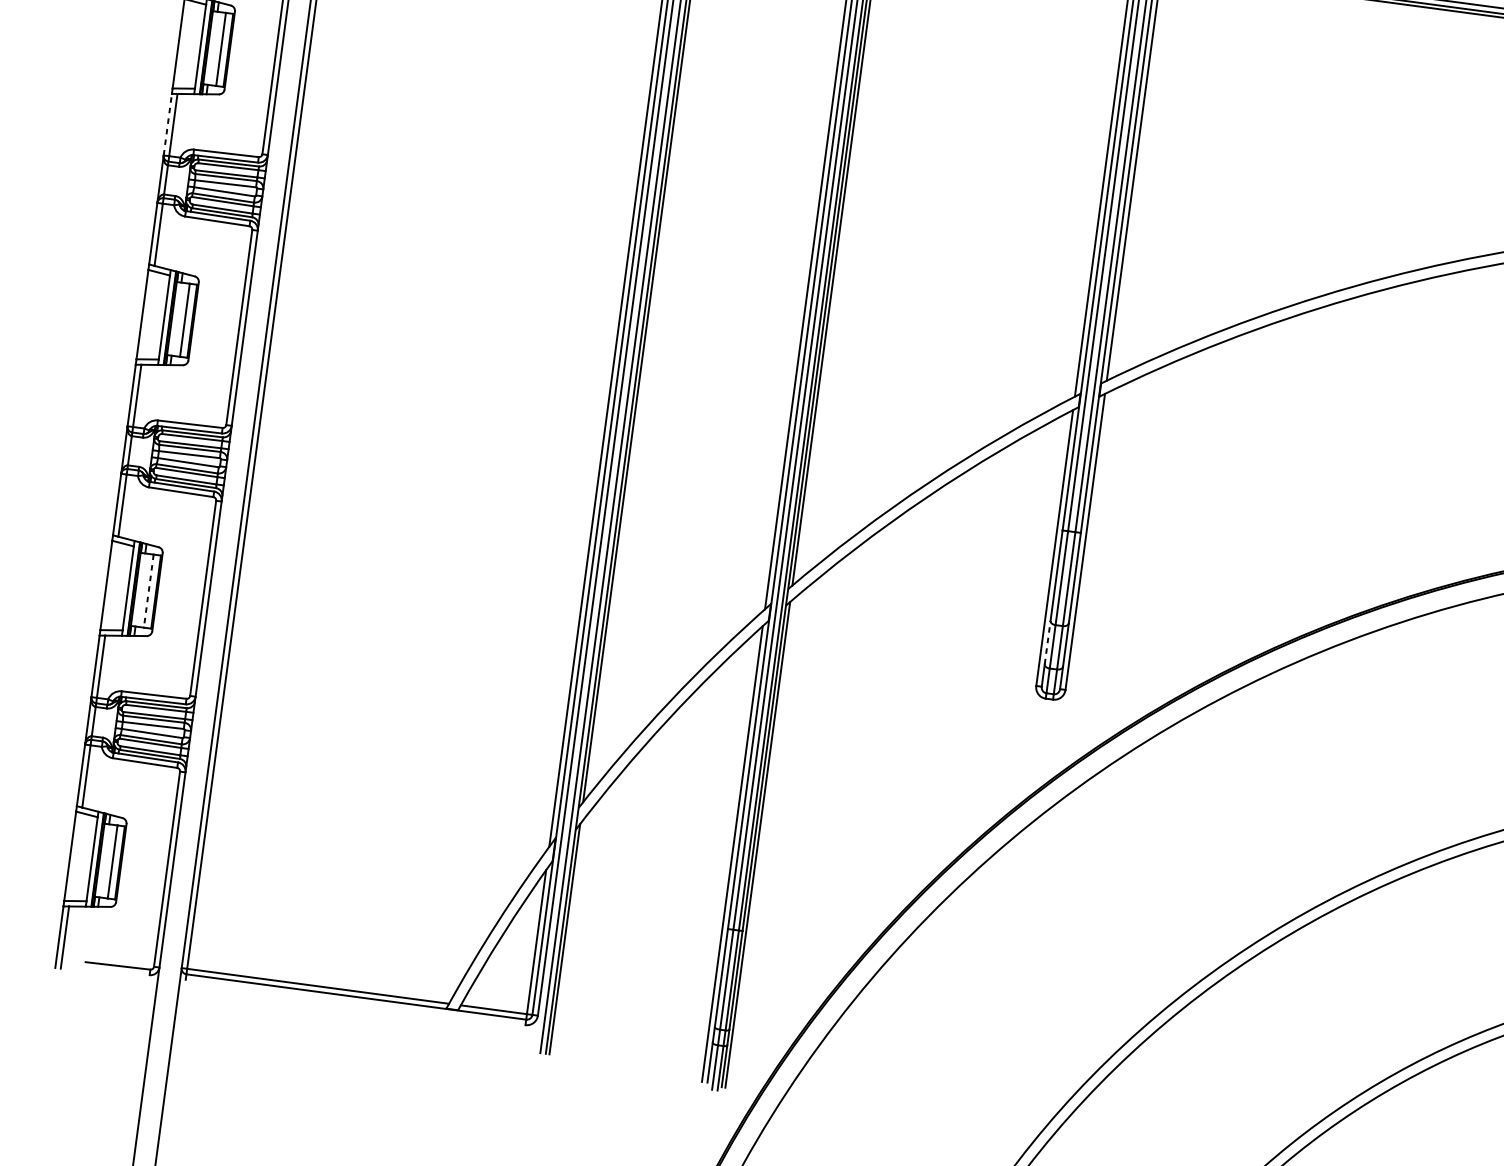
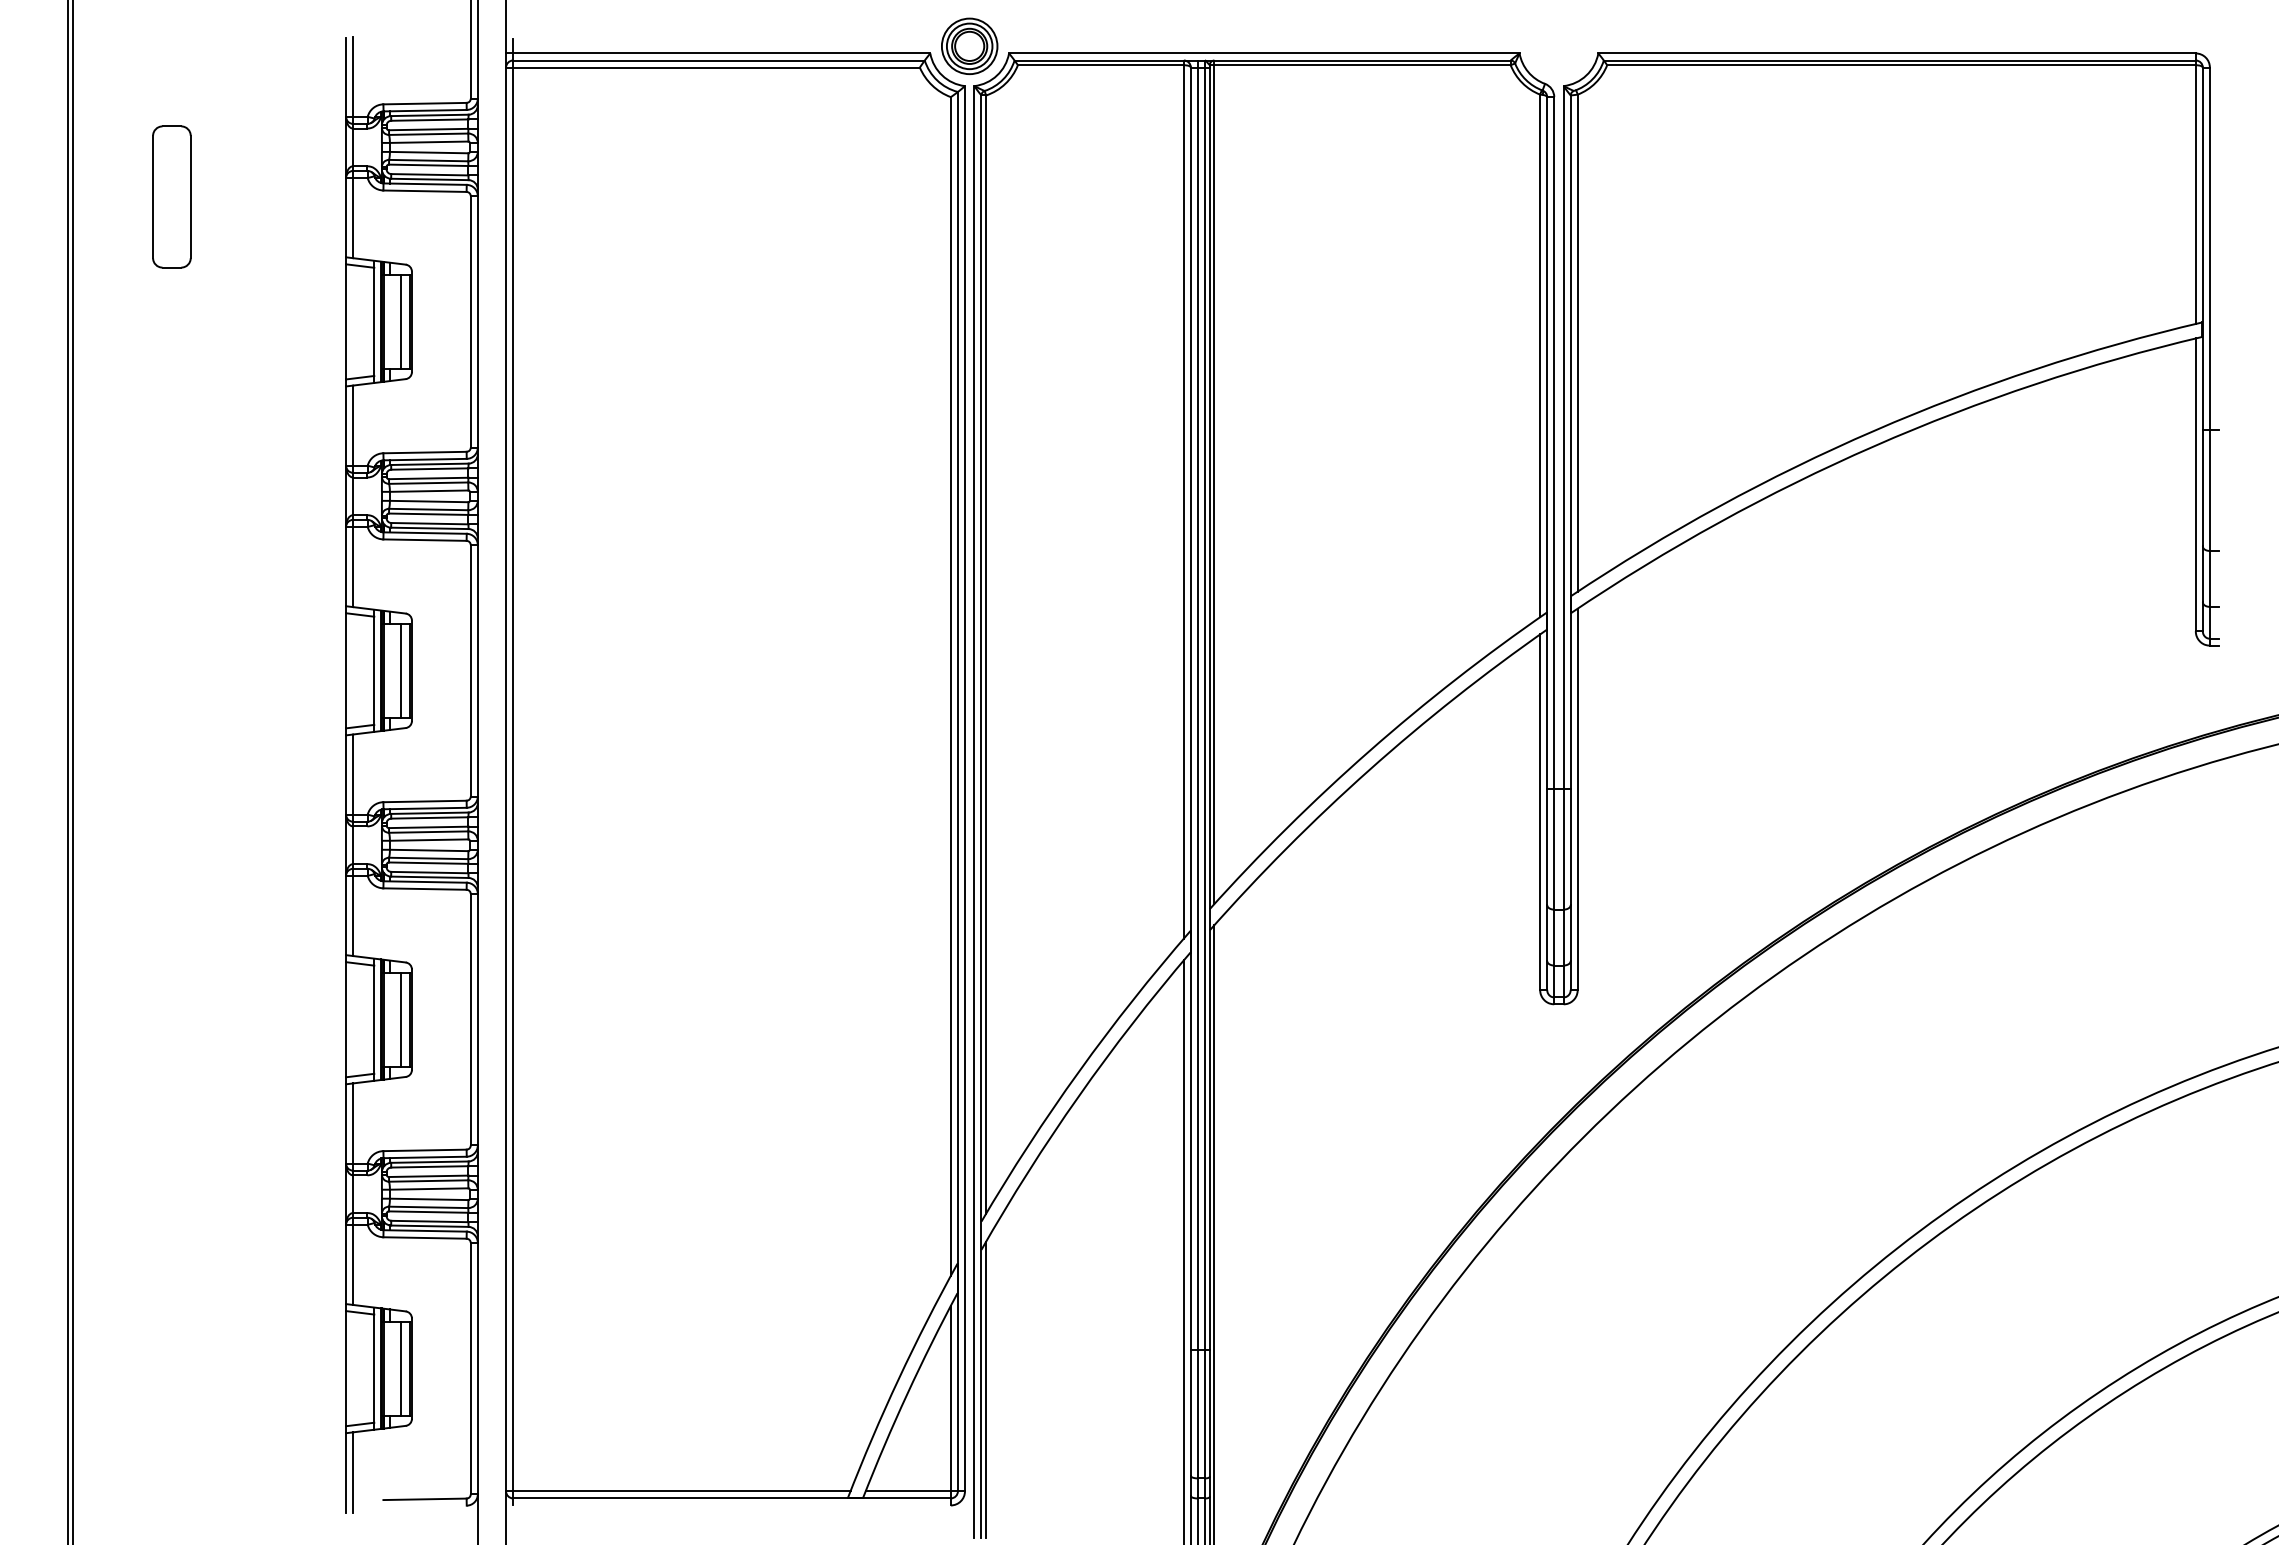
line: (168, 125) -> (346, 426), dashed -> solid
line: (148, 591) -> (400, 1020), dashed -> solid
line: (1047, 642) -> (1547, 933), dashed -> solid

